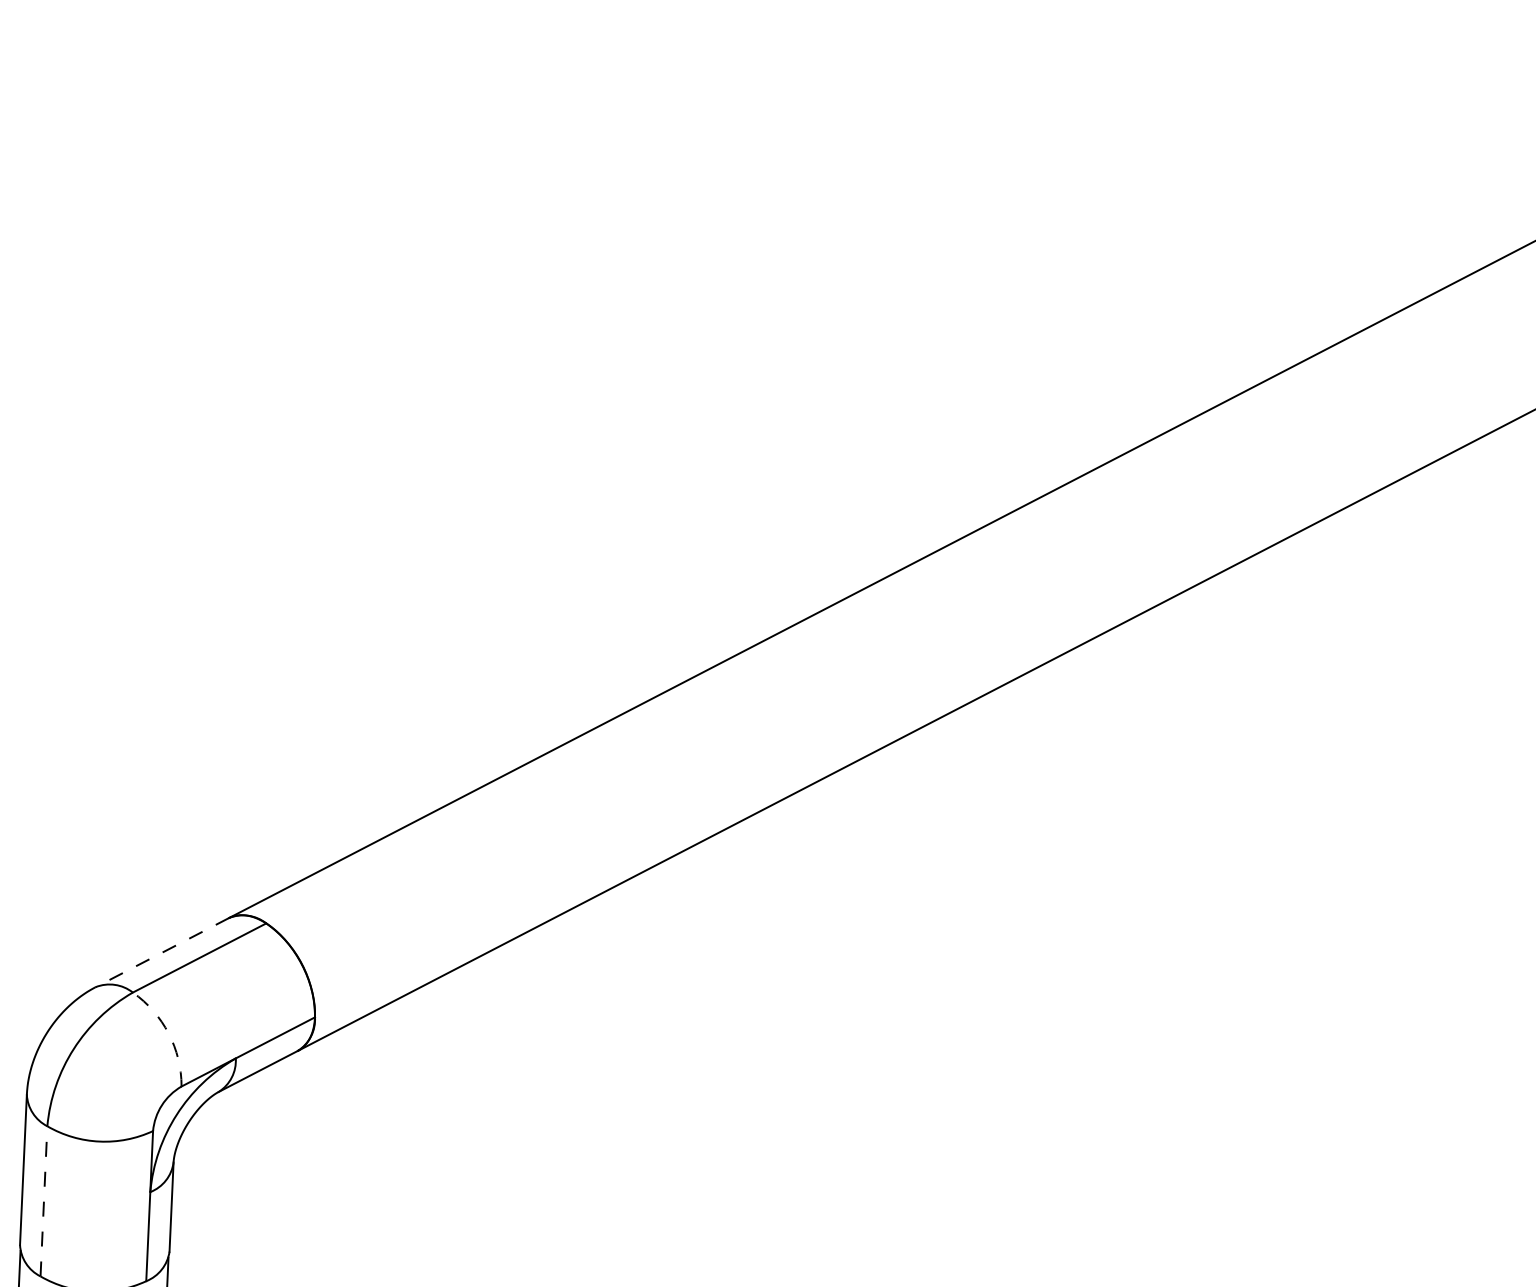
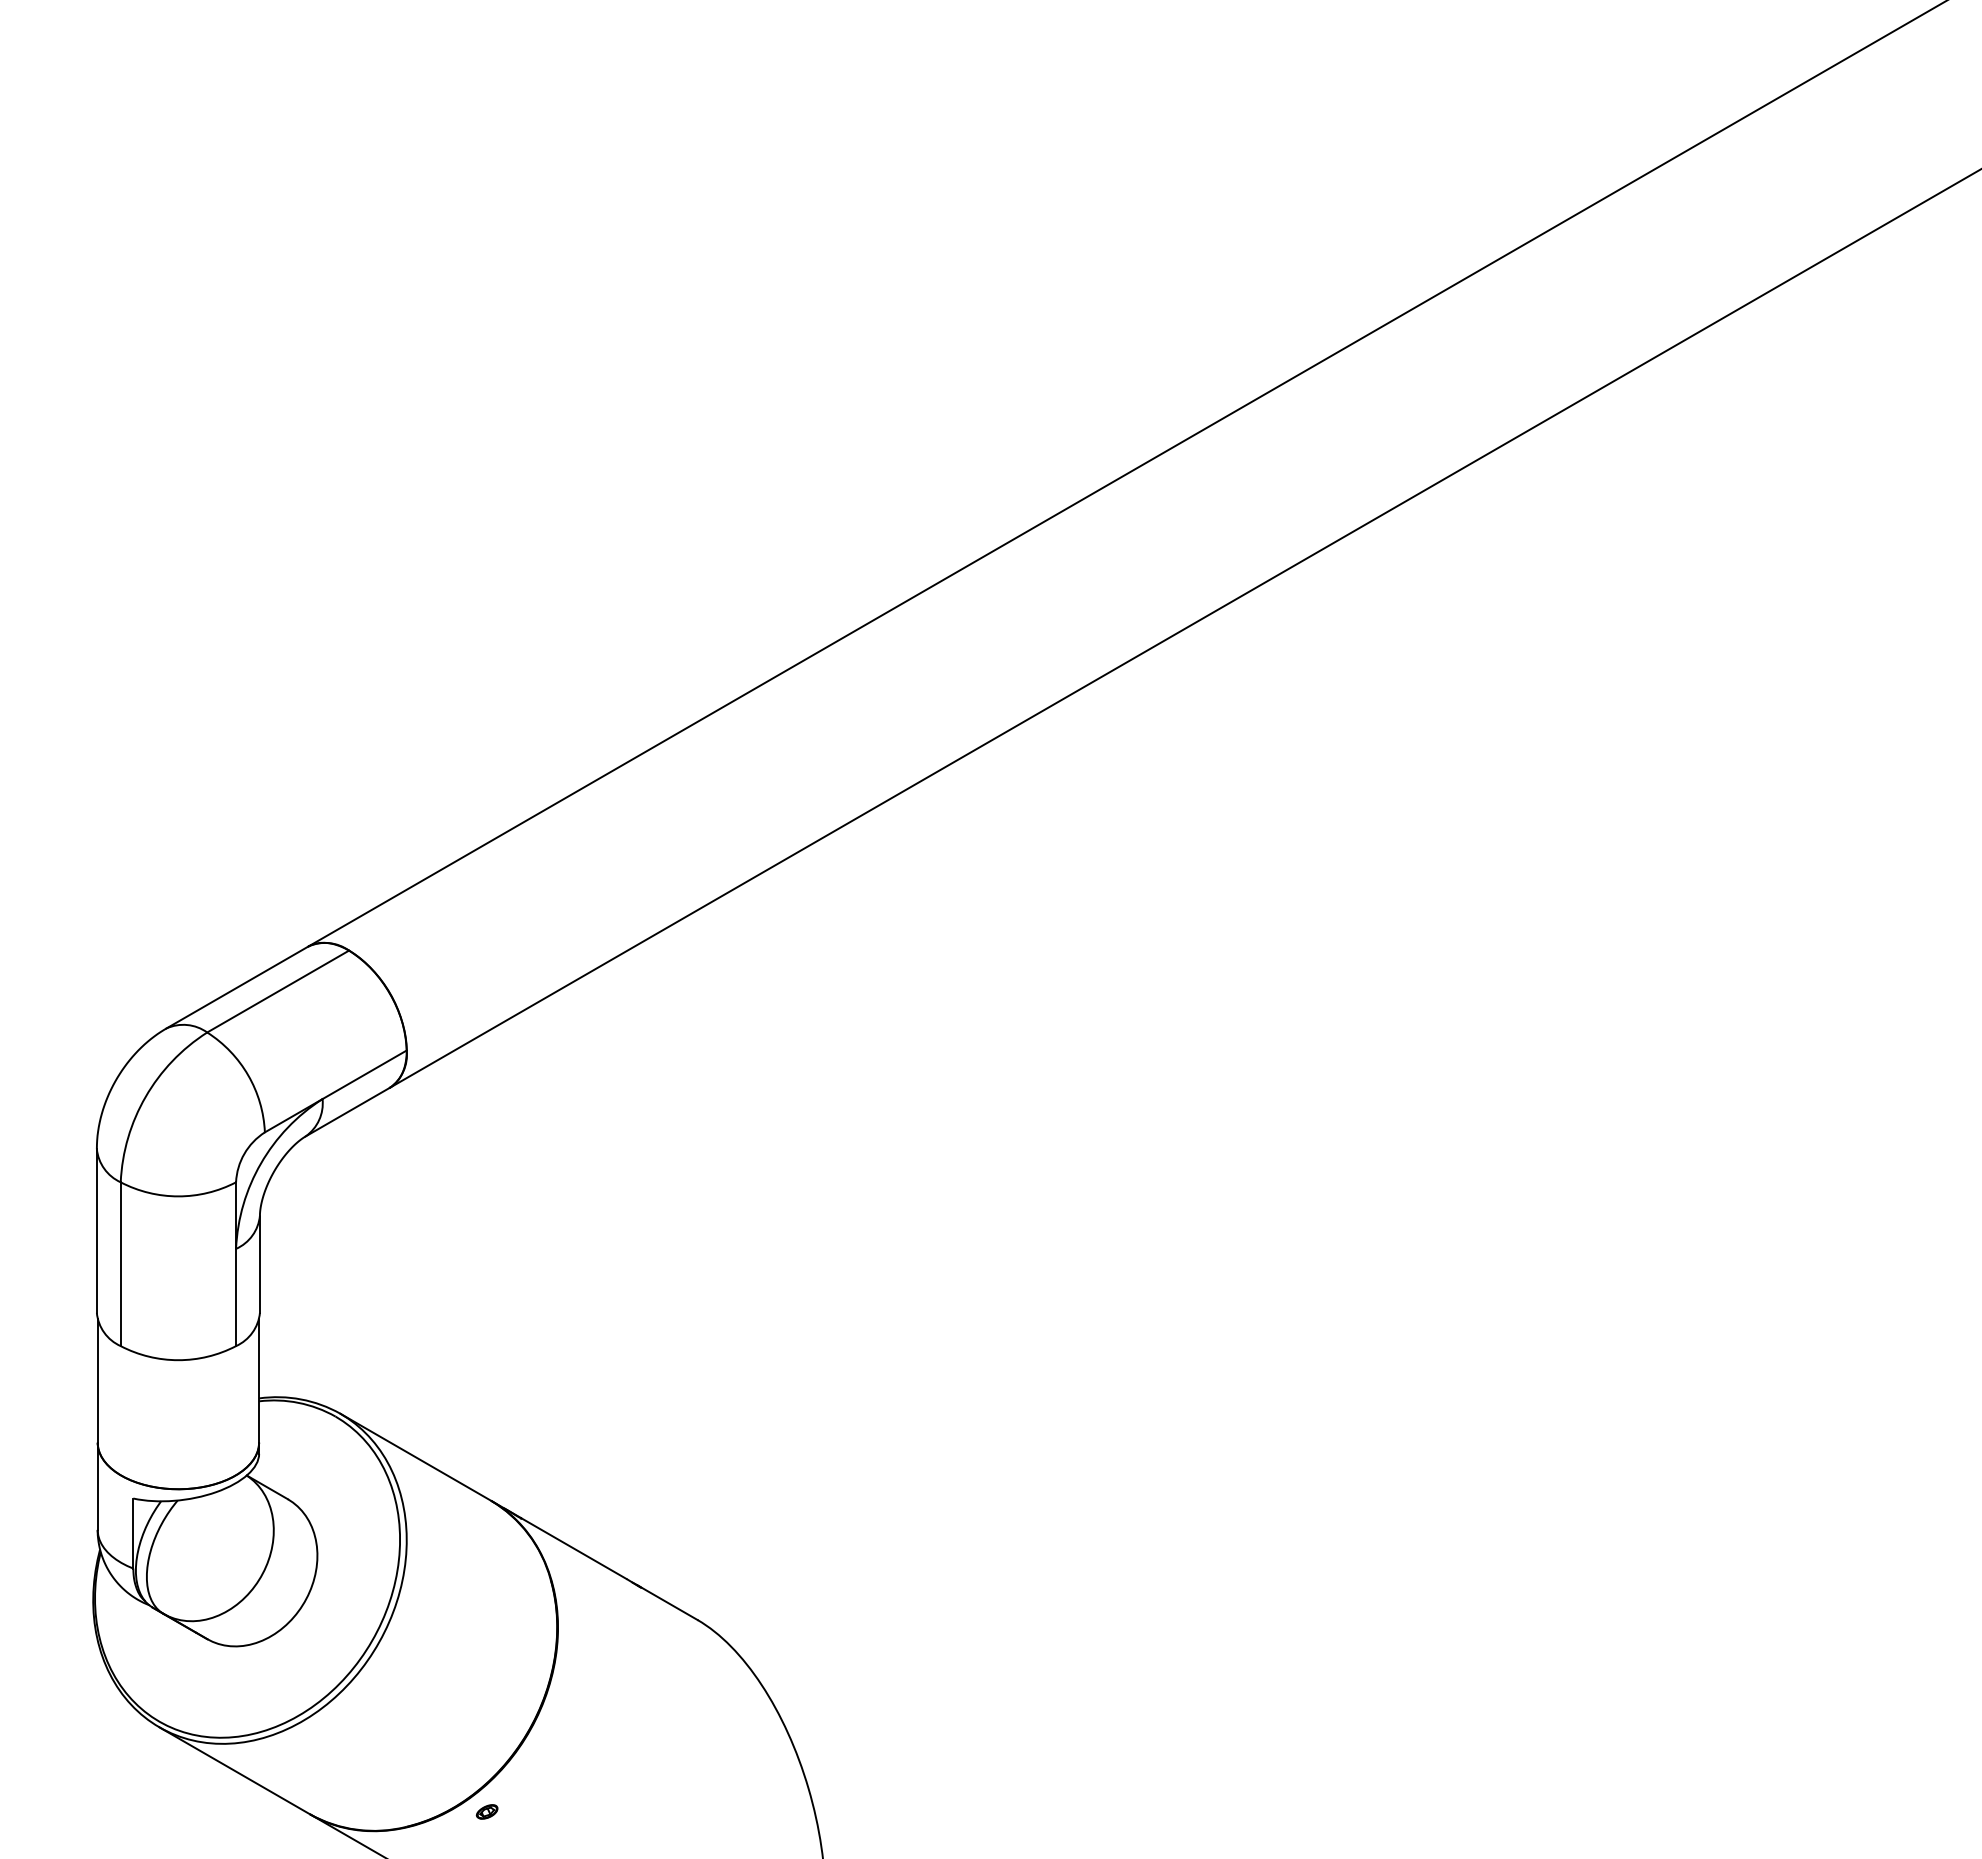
line: (162, 952) -> (237, 987), dashed -> solid
arc: (168, 1033) -> (248, 1075), dashed -> solid
line: (43, 1201) -> (120, 1264), dashed -> solid

